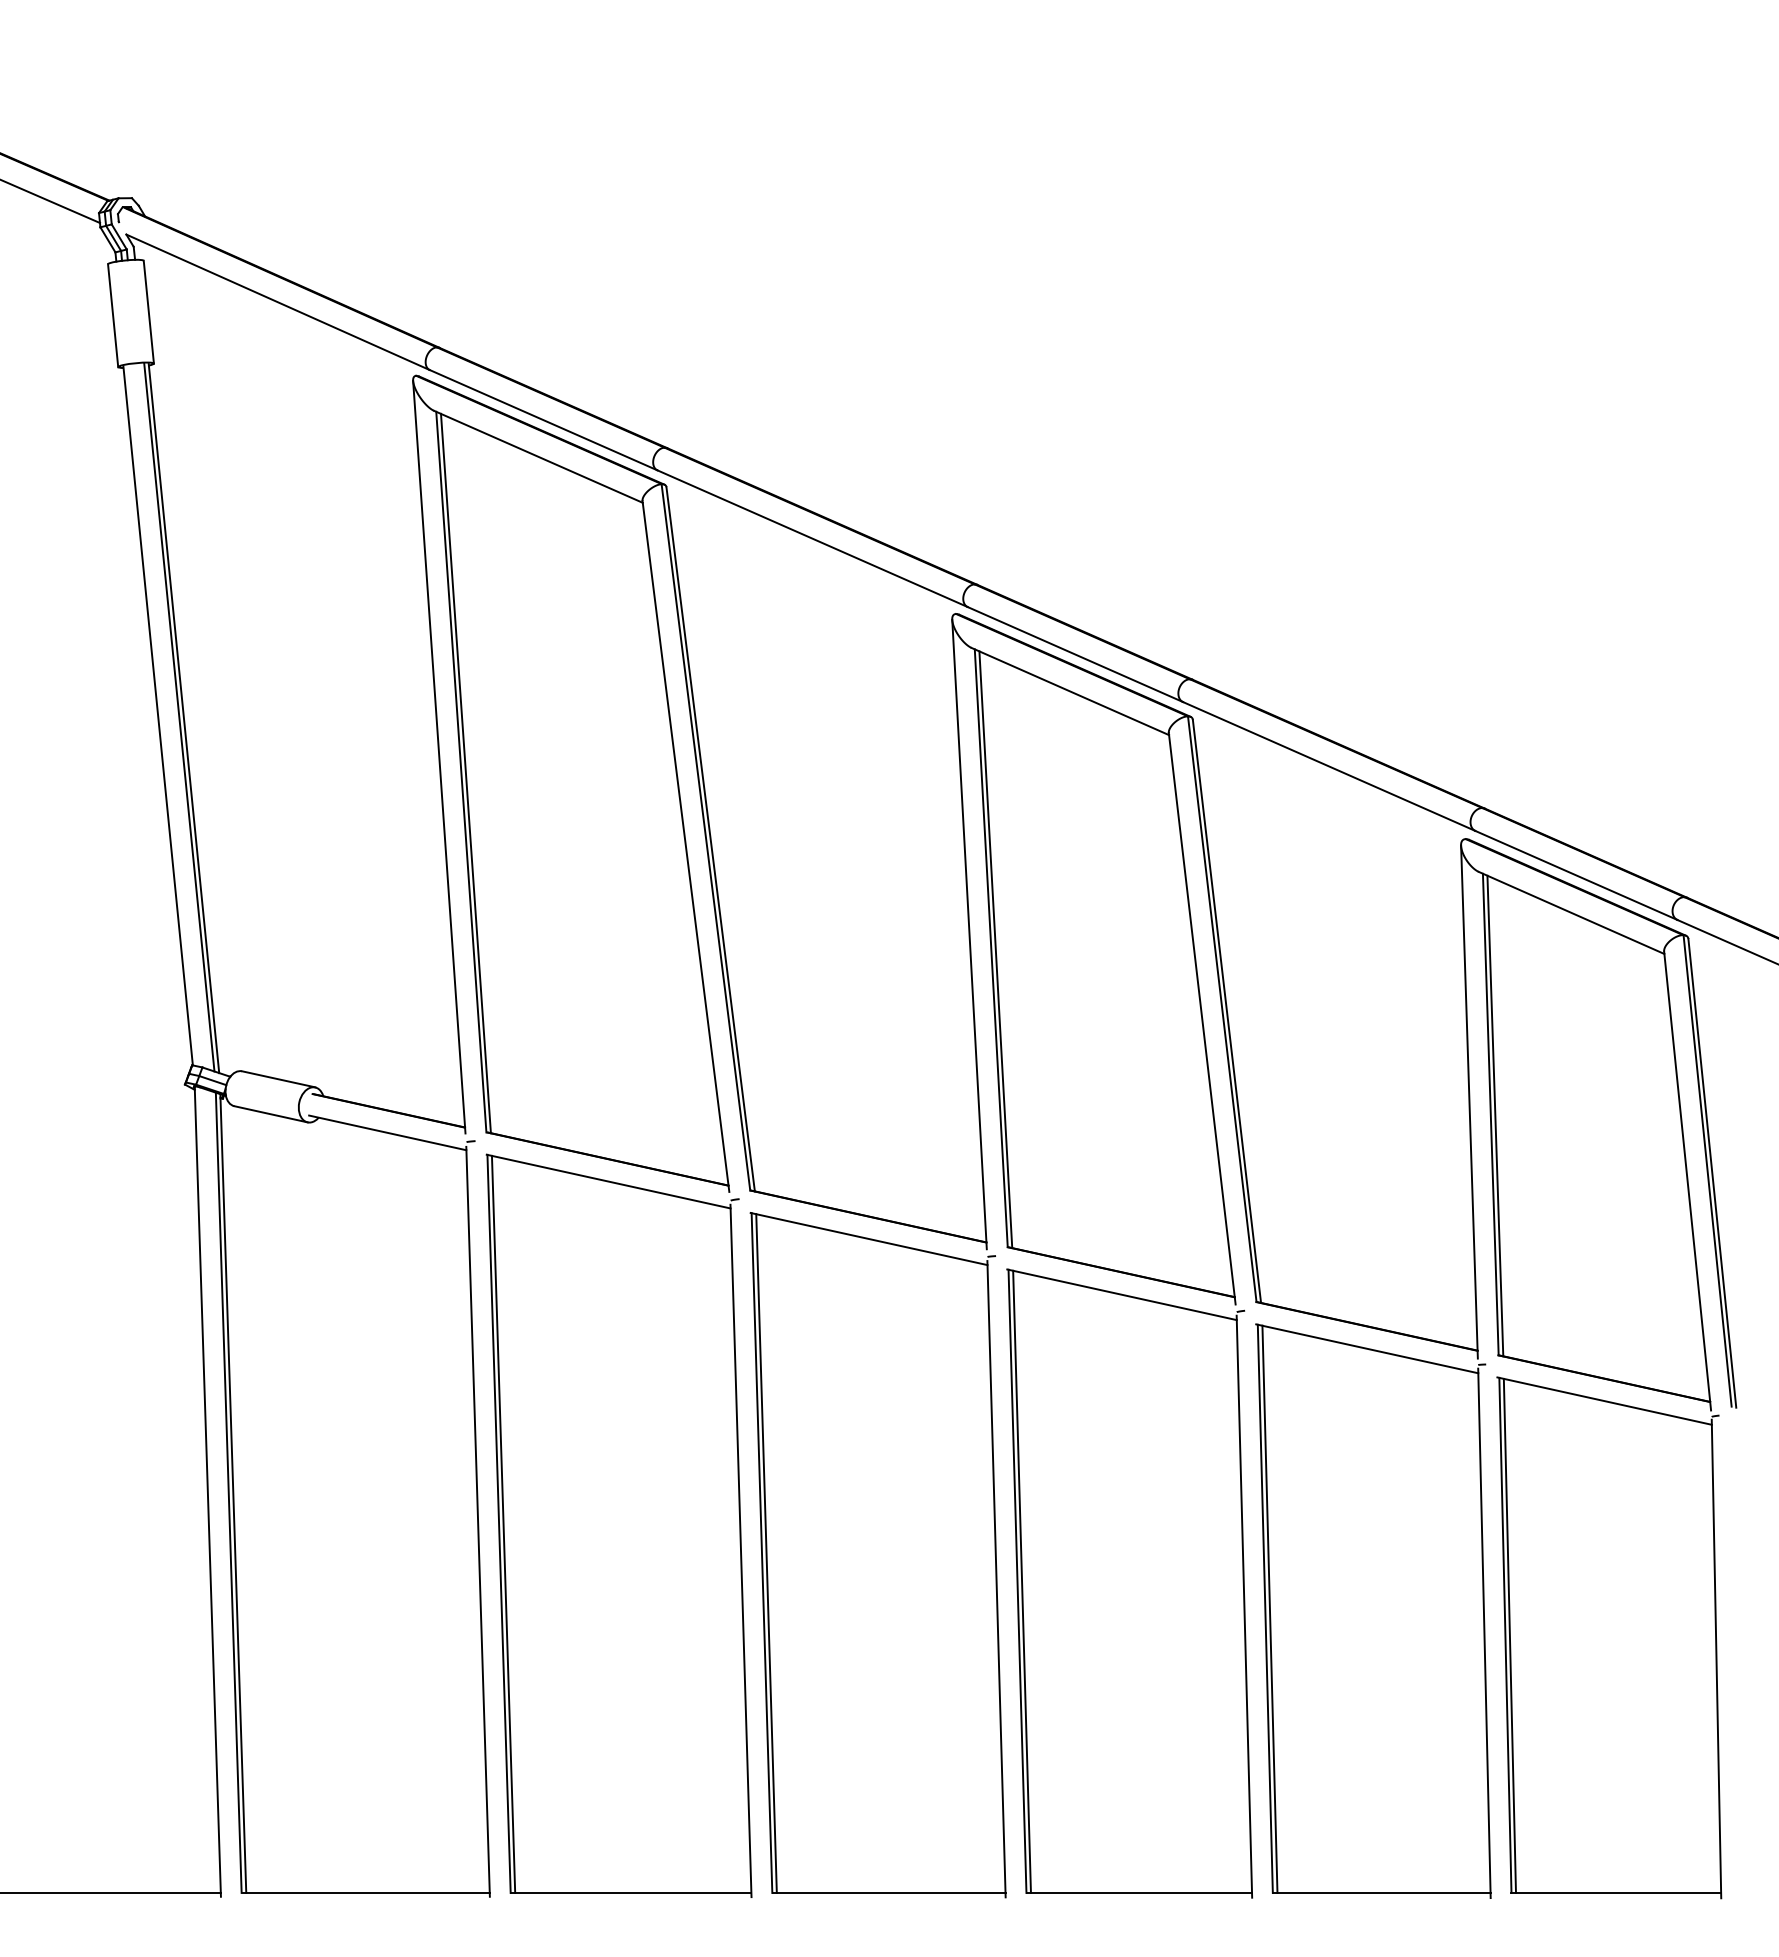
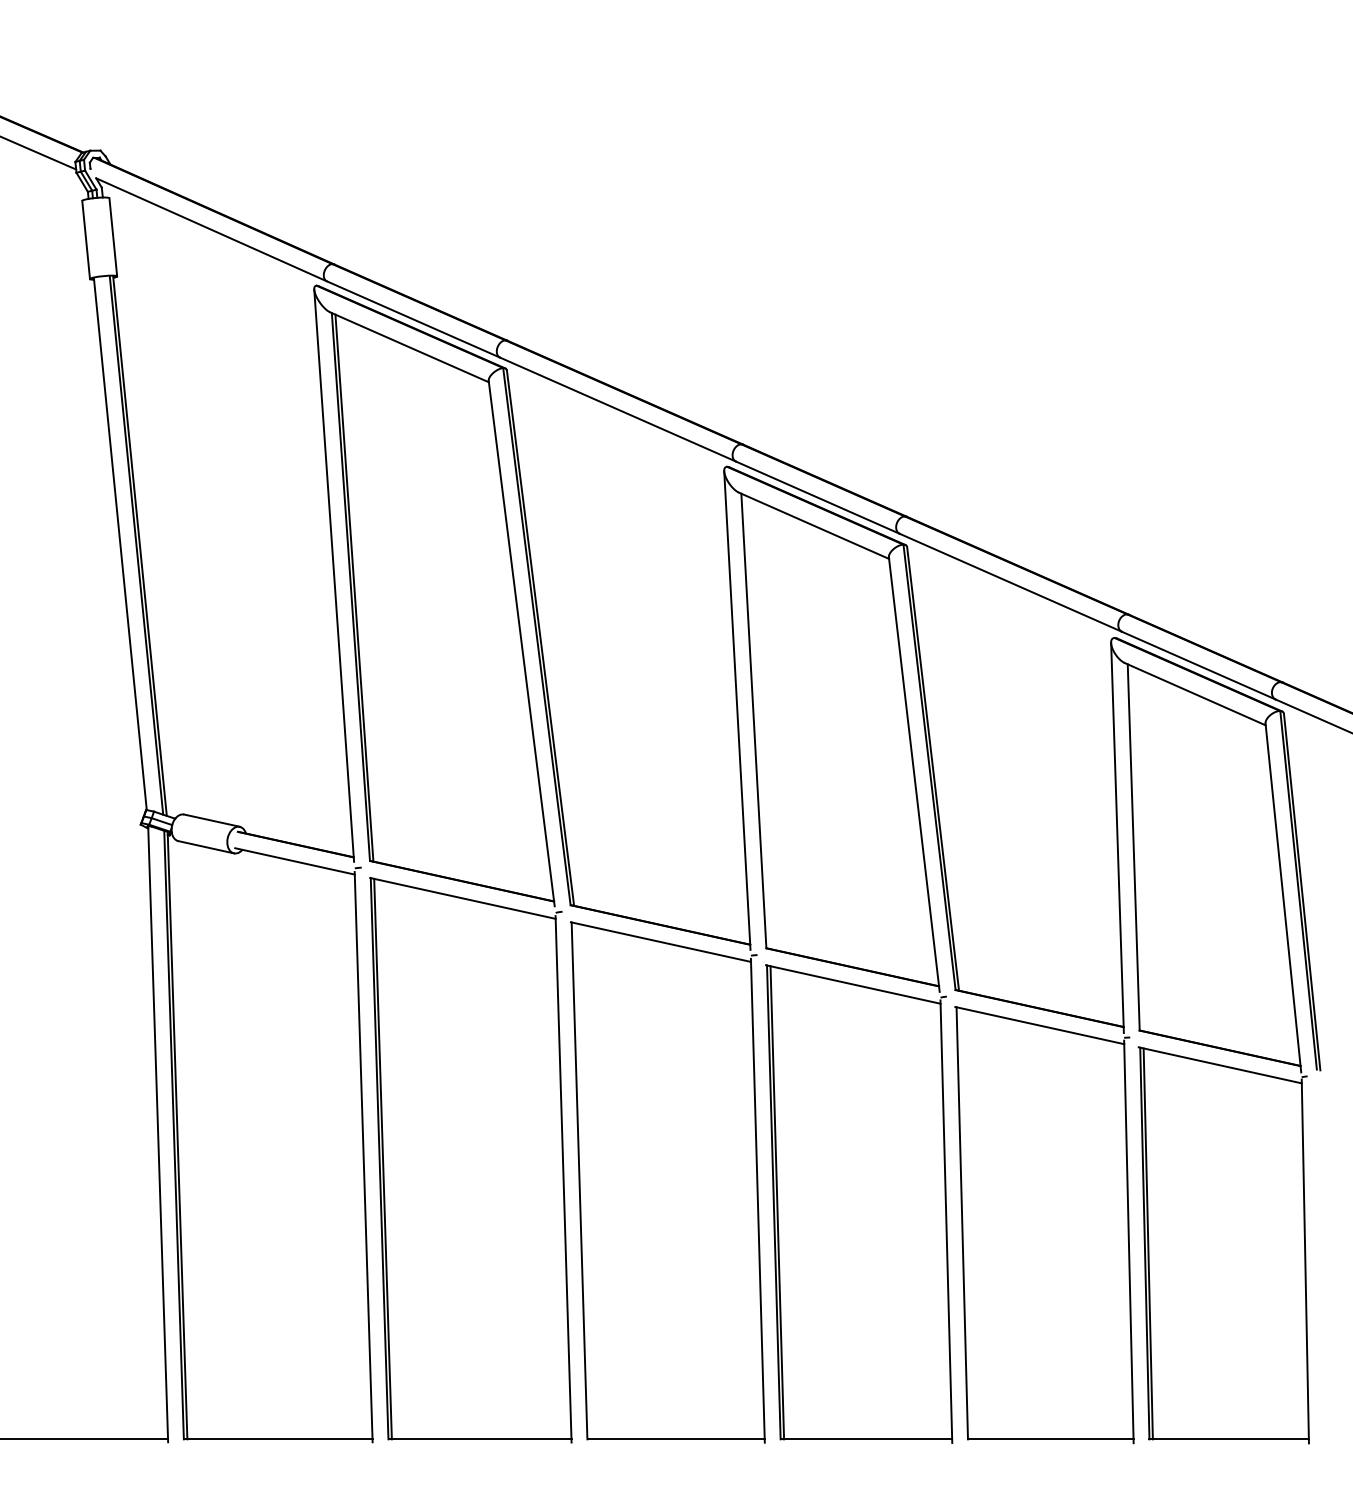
line: (995, 949) -> (757, 721), removed
line: (1495, 1115) -> (1137, 848), removed
line: (766, 1553) -> (582, 1181), removed
line: (1269, 1608) -> (965, 1223), removed

